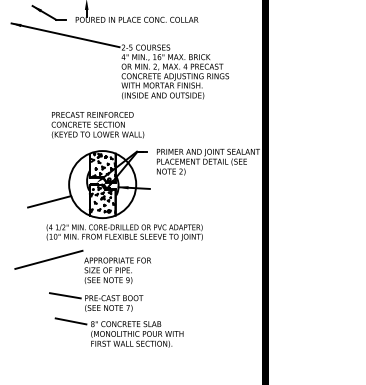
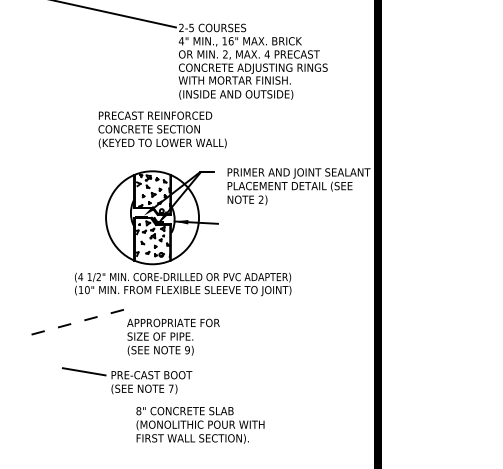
text: (97, 125) -> (162, 130), moved
line: (49, 201) -> (78, 241), removed
line: (48, 259) -> (77, 321), solid -> dashed
part: (96, 301) -> (127, 379), moved
line: (70, 321) -> (107, 407), removed

